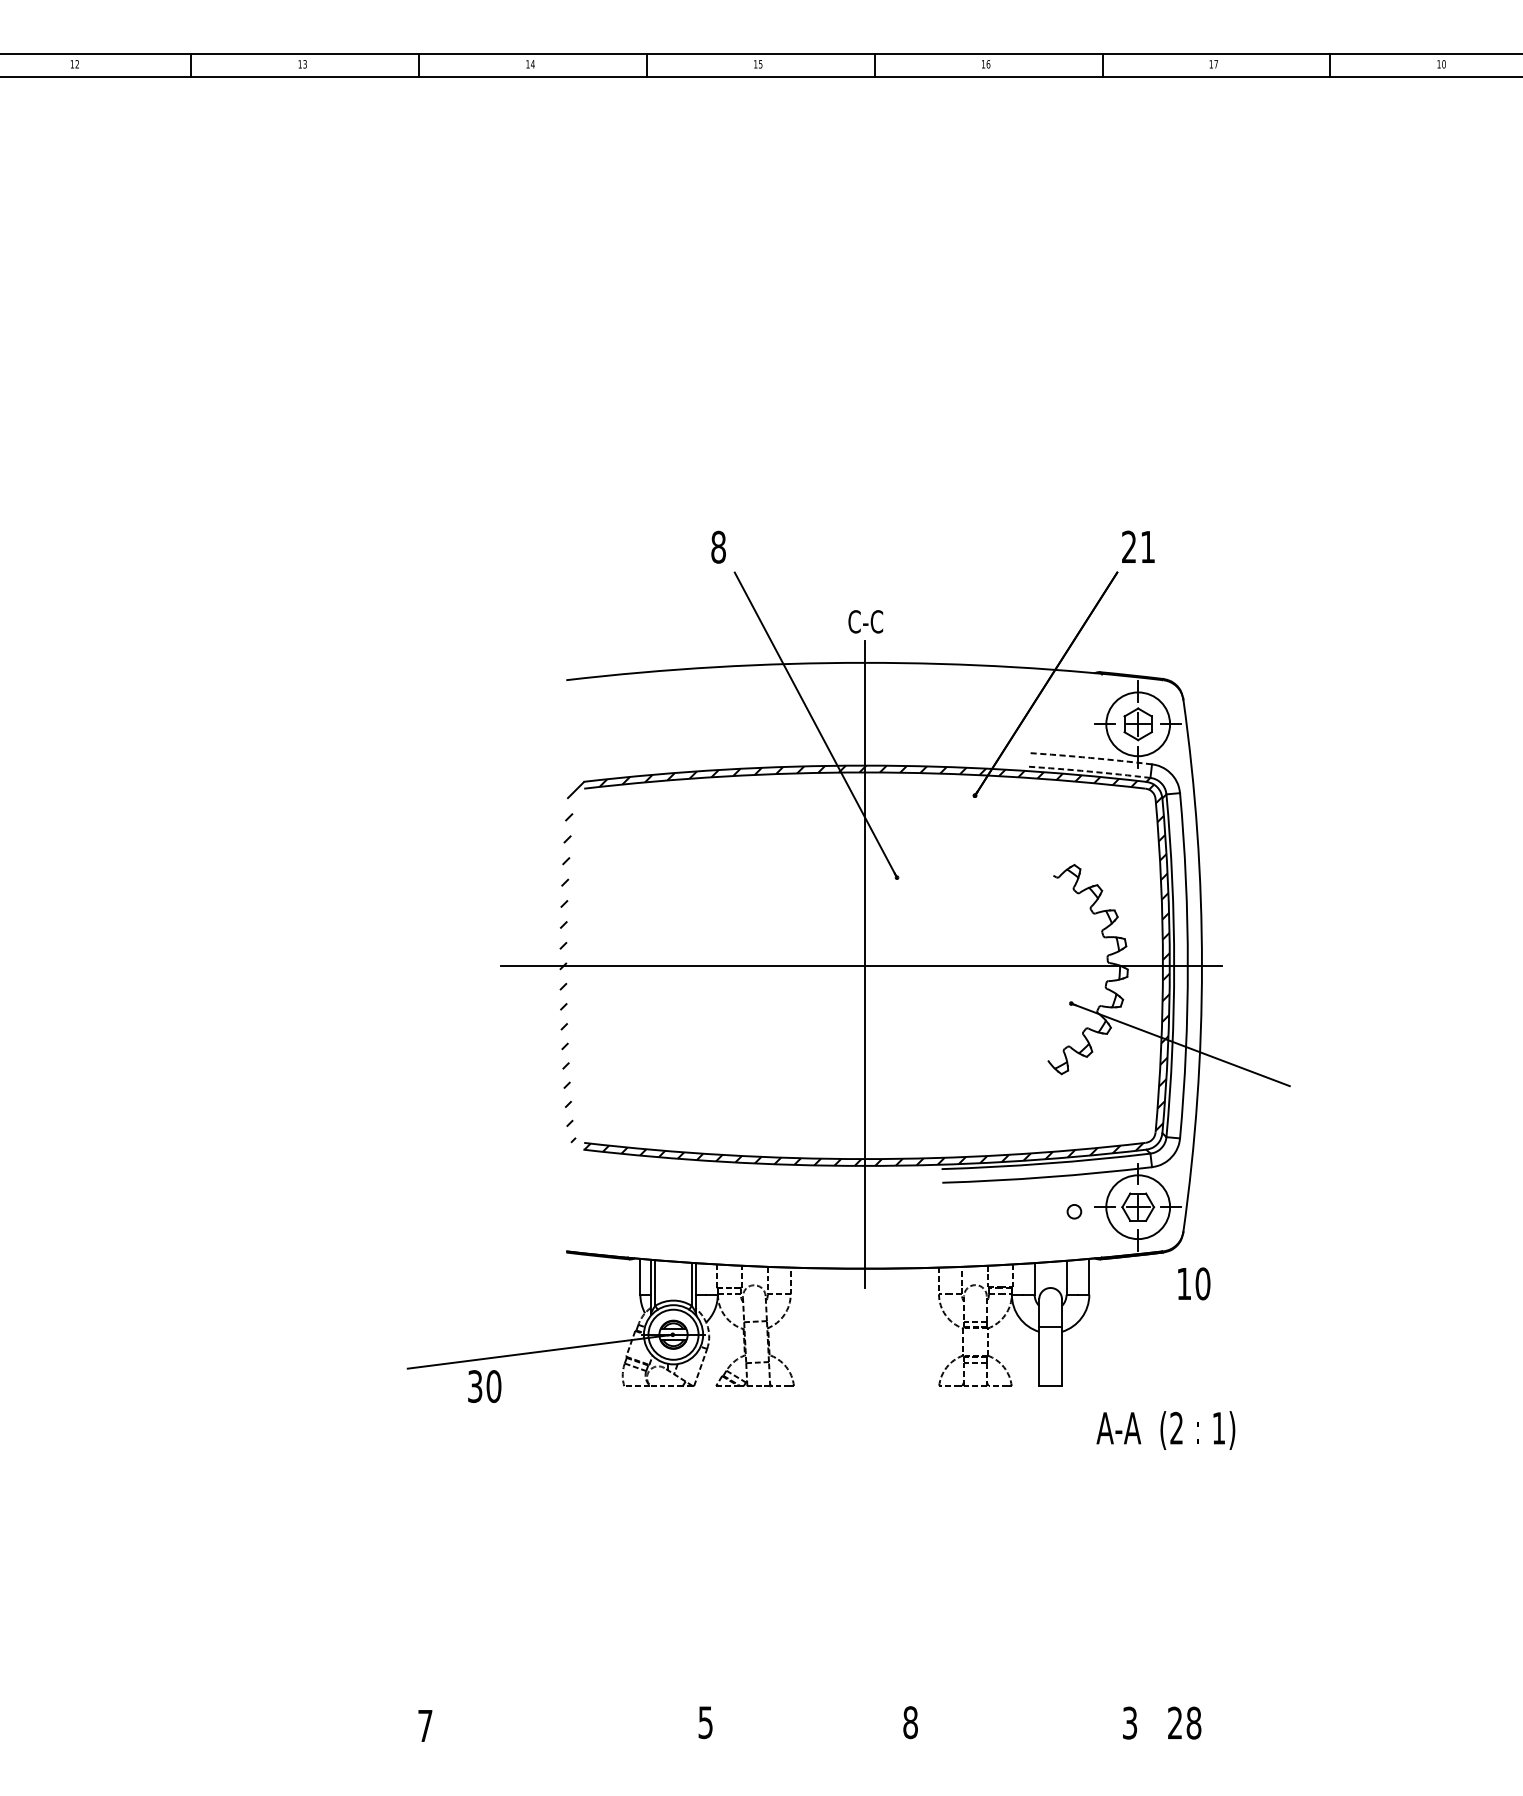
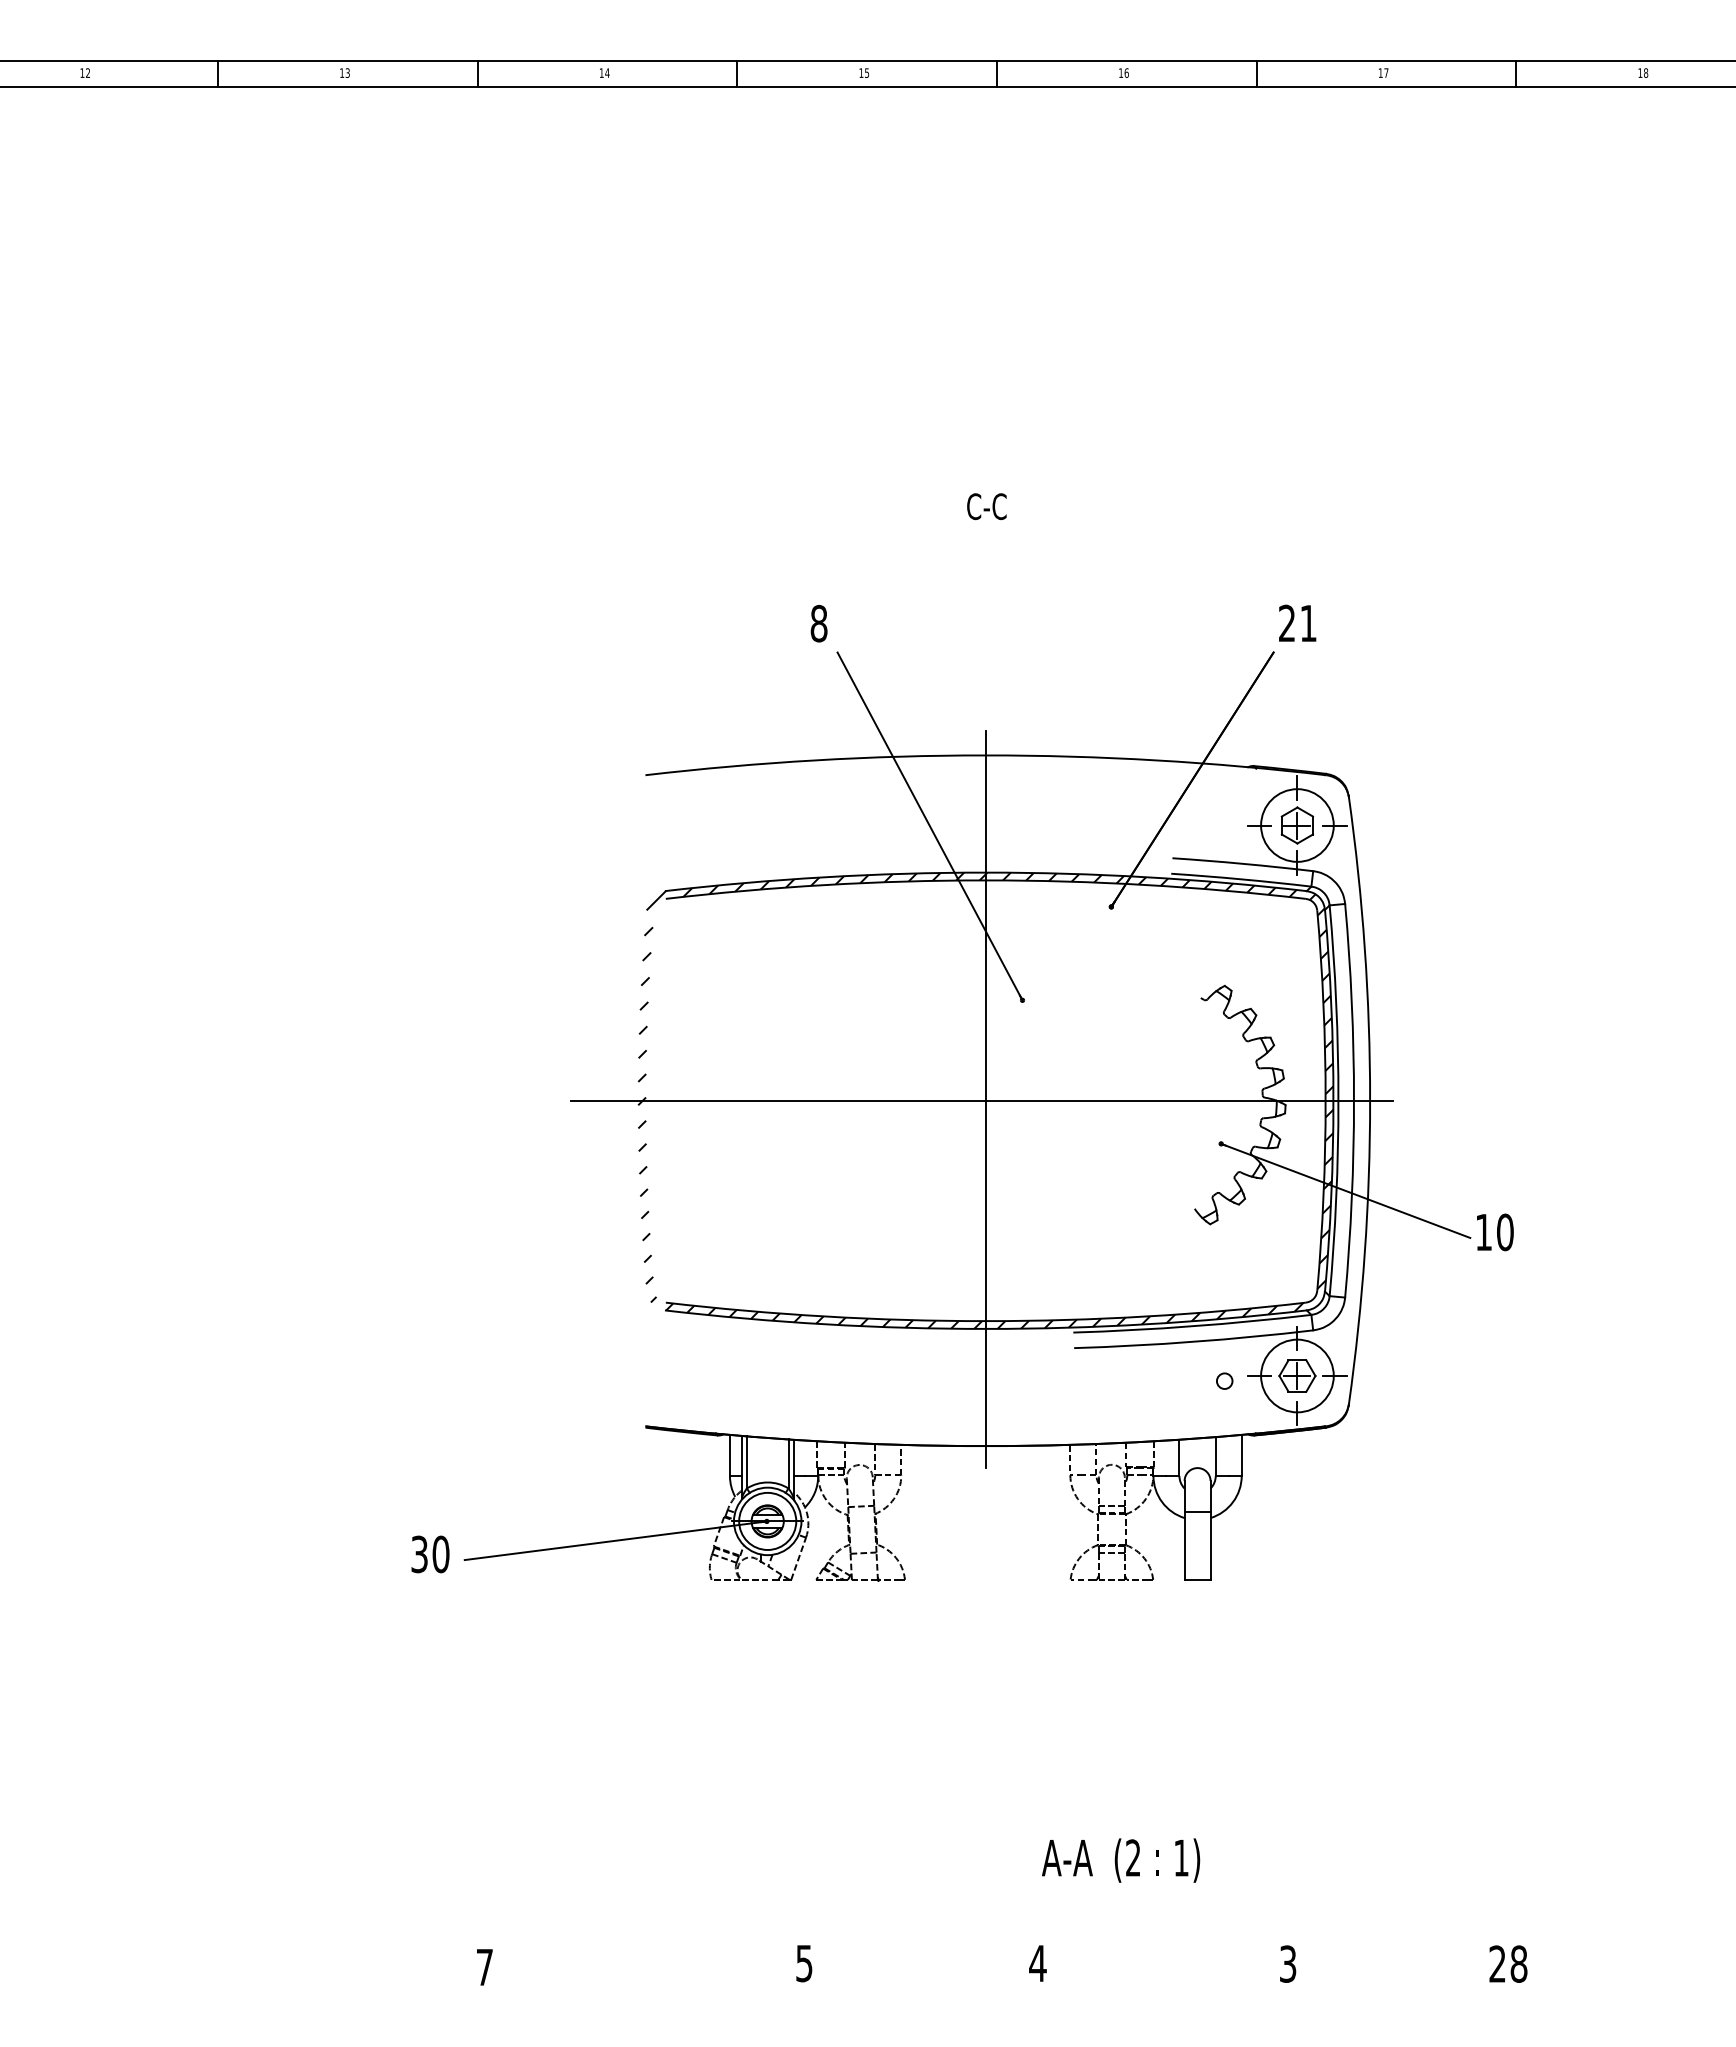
text: (1443, 63) -> (1645, 72), 10 -> 18
text: (865, 621) -> (986, 506), moved
arc: (1090, 757) -> (1242, 863), dashed -> solid
arc: (1089, 771) -> (1241, 879), dashed -> solid
text: (1194, 1283) -> (1495, 1232), moved
text: (484, 1386) -> (430, 1554), moved
text: (1166, 1430) -> (1121, 1860), moved
text: (910, 1722) -> (1037, 1963), 8 -> 4
text: (1184, 1722) -> (1508, 1963), moved

